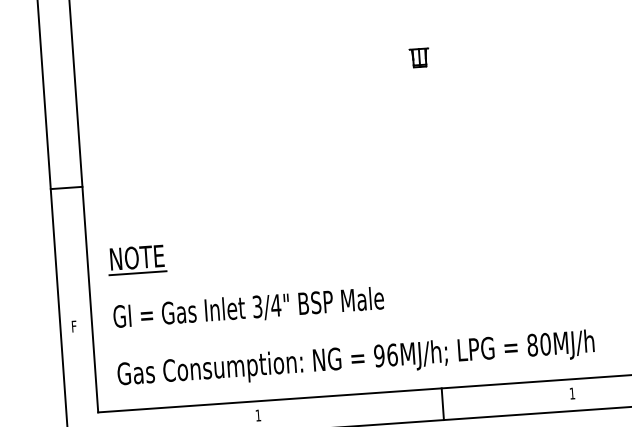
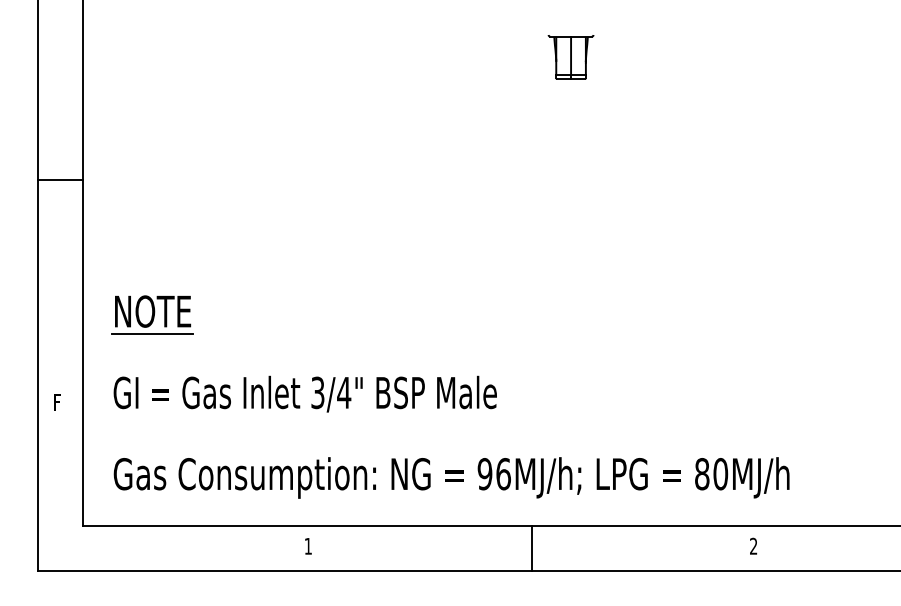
part: (419, 57) -> (570, 57), size x1.67
line: (66, 188) -> (59, 180), moved
text: (572, 393) -> (753, 545), 1 -> 2
line: (442, 404) -> (531, 548), moved

